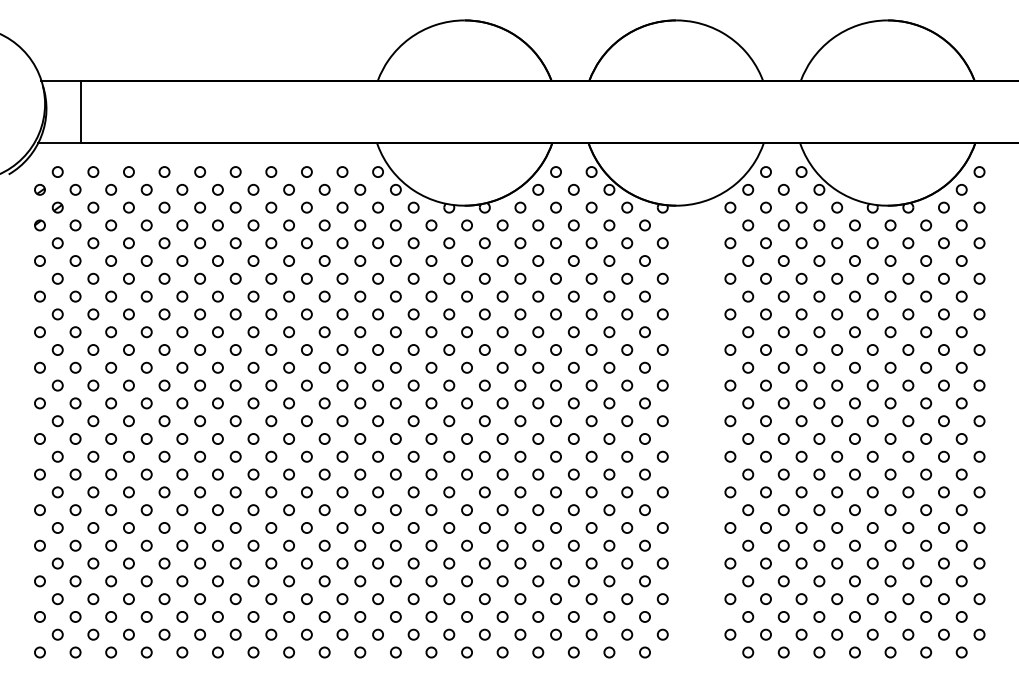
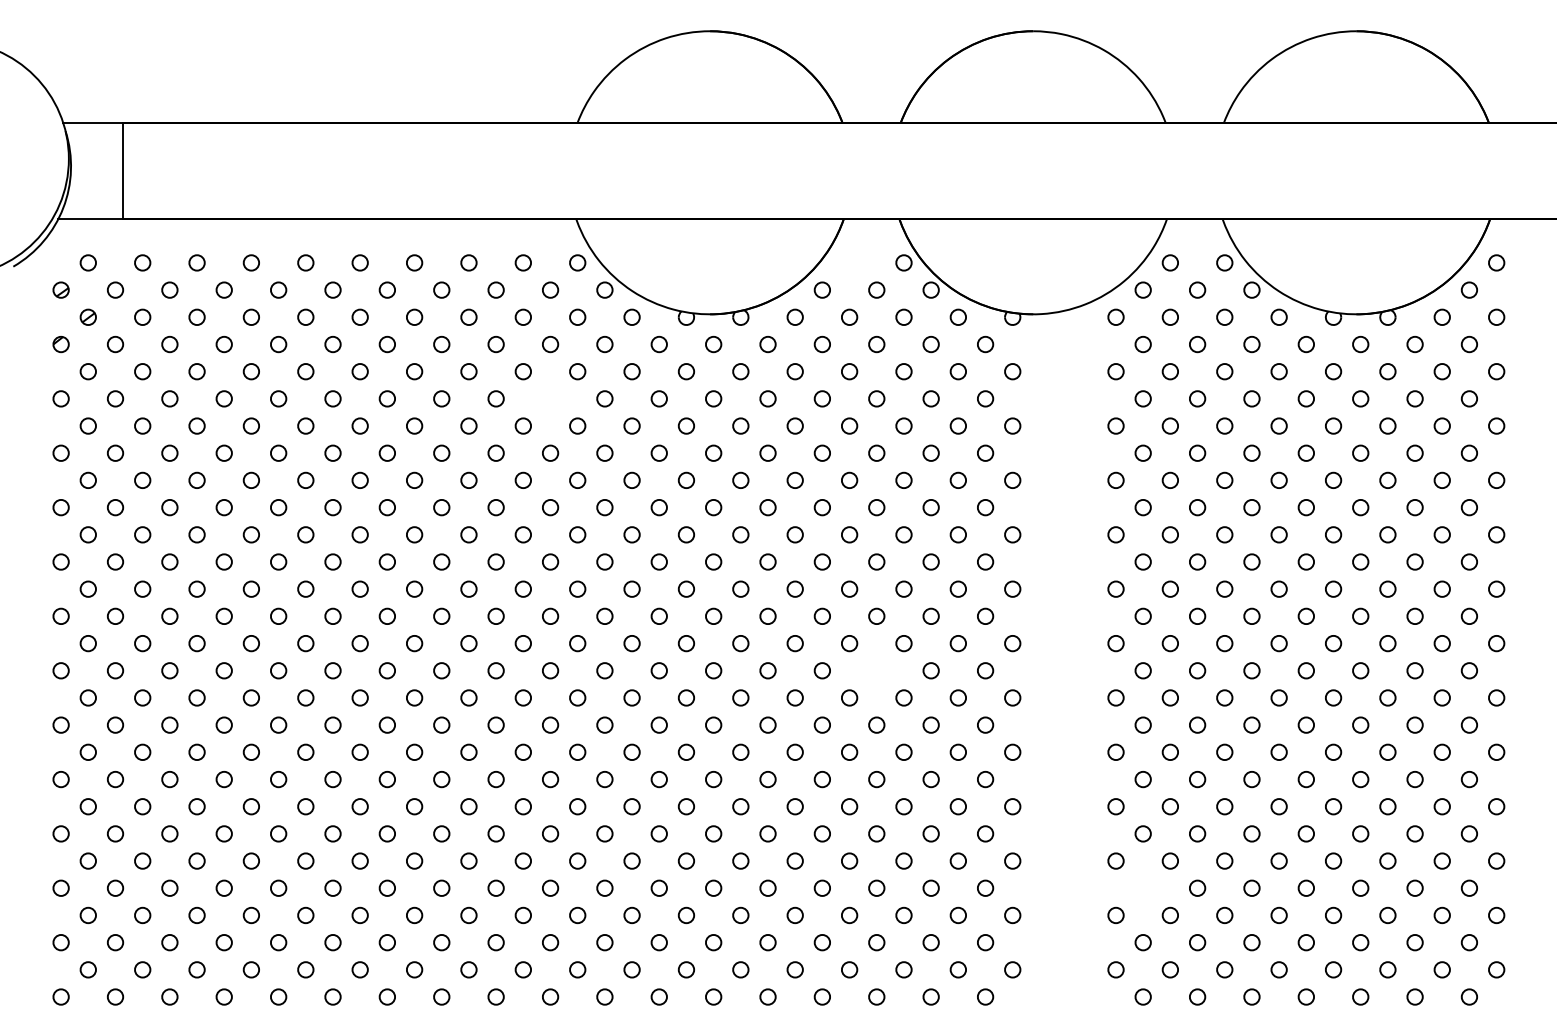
circle: (555, 171) -> (848, 262), removed
circle: (360, 260) -> (550, 398), removed
circle: (573, 438) -> (876, 670), removed
circle: (748, 581) -> (1143, 888), removed

